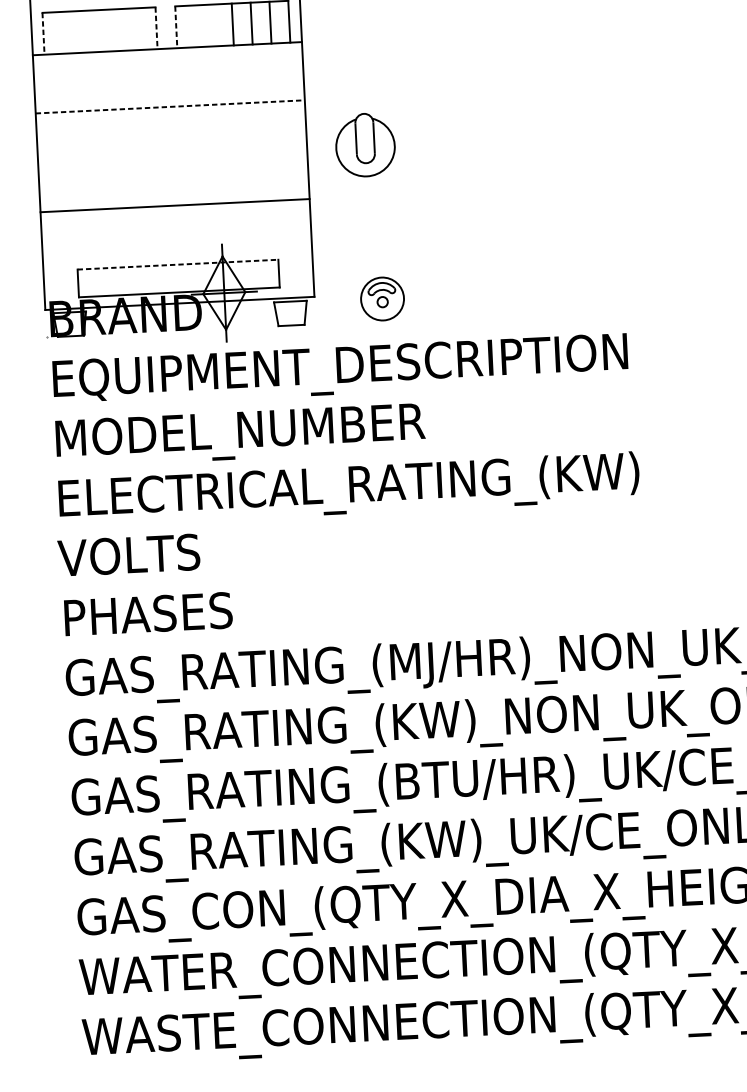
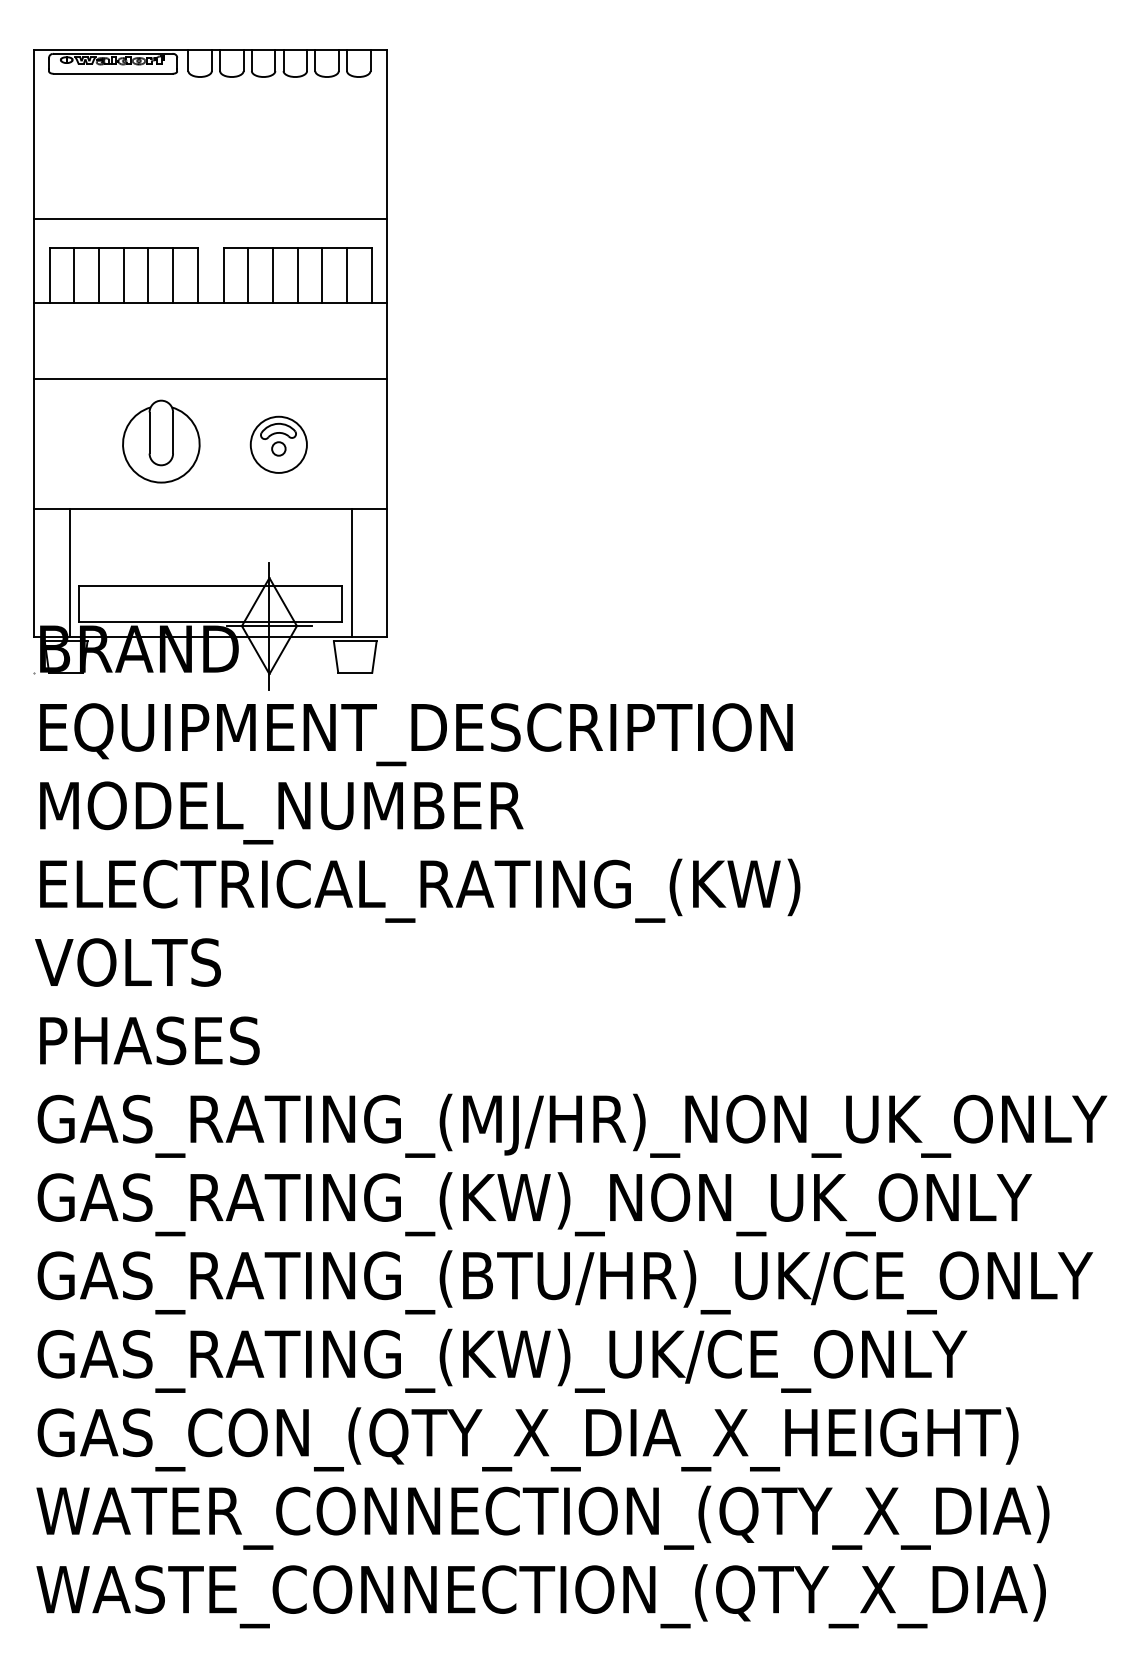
line: (213, 25) -> (272, 275), added
line: (195, 26) -> (248, 275), added
line: (176, 28) -> (223, 276), dashed -> solid
line: (138, 29) -> (173, 275), added
line: (156, 29) -> (197, 276), dashed -> solid
line: (118, 30) -> (148, 275), added
line: (81, 31) -> (99, 275), added
line: (99, 31) -> (123, 275), added
line: (62, 32) -> (74, 275), added
line: (43, 34) -> (49, 276), dashed -> solid
line: (170, 107) -> (211, 379), dashed -> solid
part: (365, 145) -> (161, 441), moved
line: (284, 249) -> (351, 572), added
line: (69, 259) -> (69, 572), added
line: (177, 264) -> (210, 585), dashed -> solid
part: (382, 298) -> (278, 444), moved

